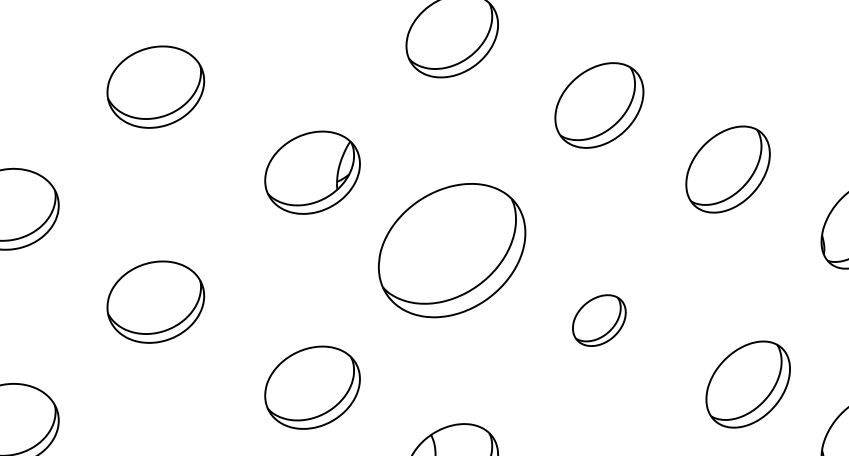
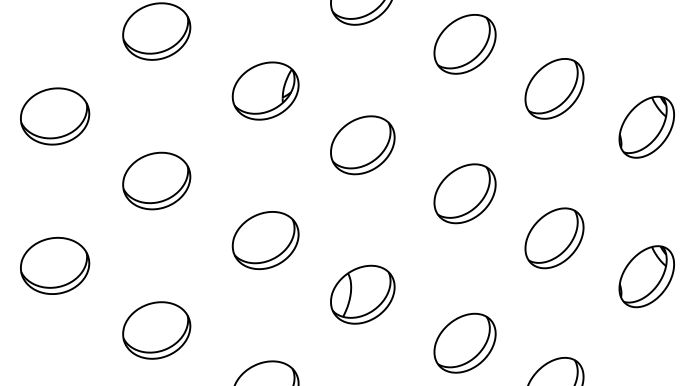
part: (451, 251) -> (362, 145), size x0.62
part: (598, 320) -> (464, 193), size x1.67
part: (748, 384) -> (554, 238), moved

